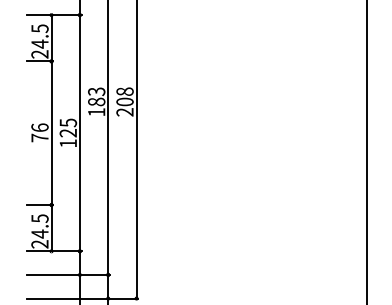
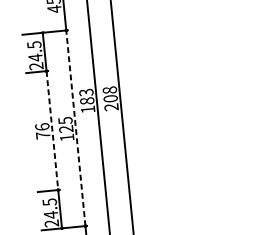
line: (79, 132) -> (75, 127), solid -> dashed
line: (51, 133) -> (52, 130), solid -> dashed

